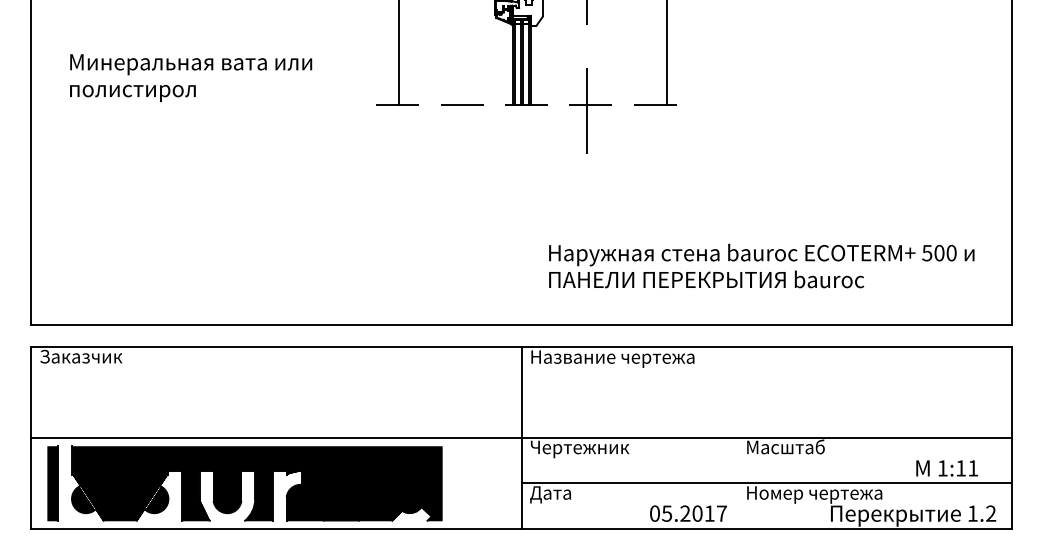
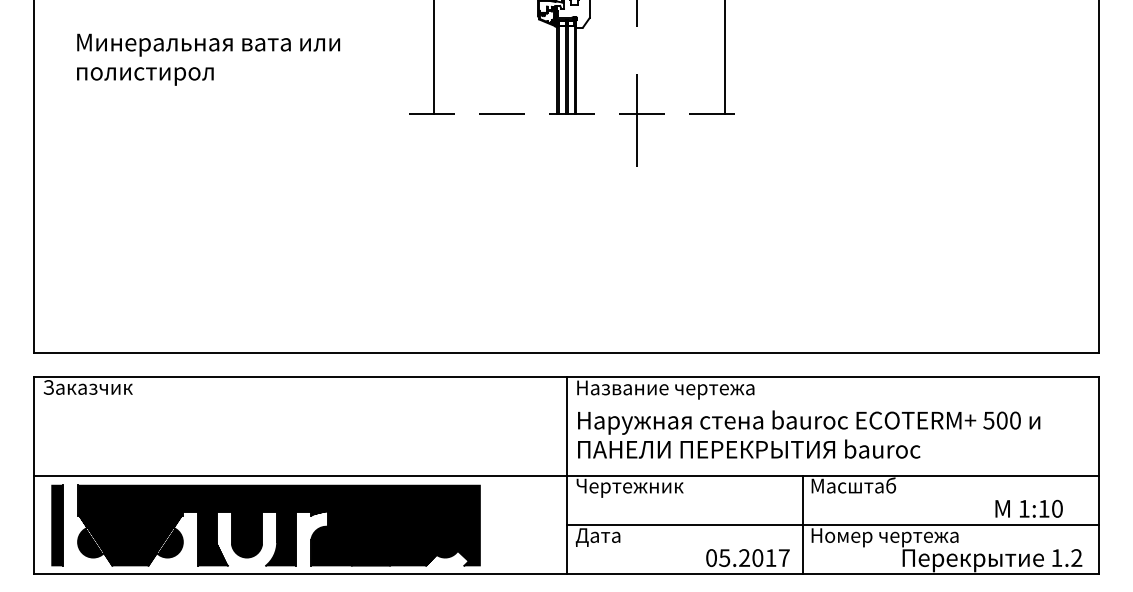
text: (191, 77) -> (209, 59), moved
text: (761, 265) -> (808, 433), moved
text: (973, 468) -> (1057, 508), 1:11 -> 1:10
line: (739, 483) -> (803, 525), added

